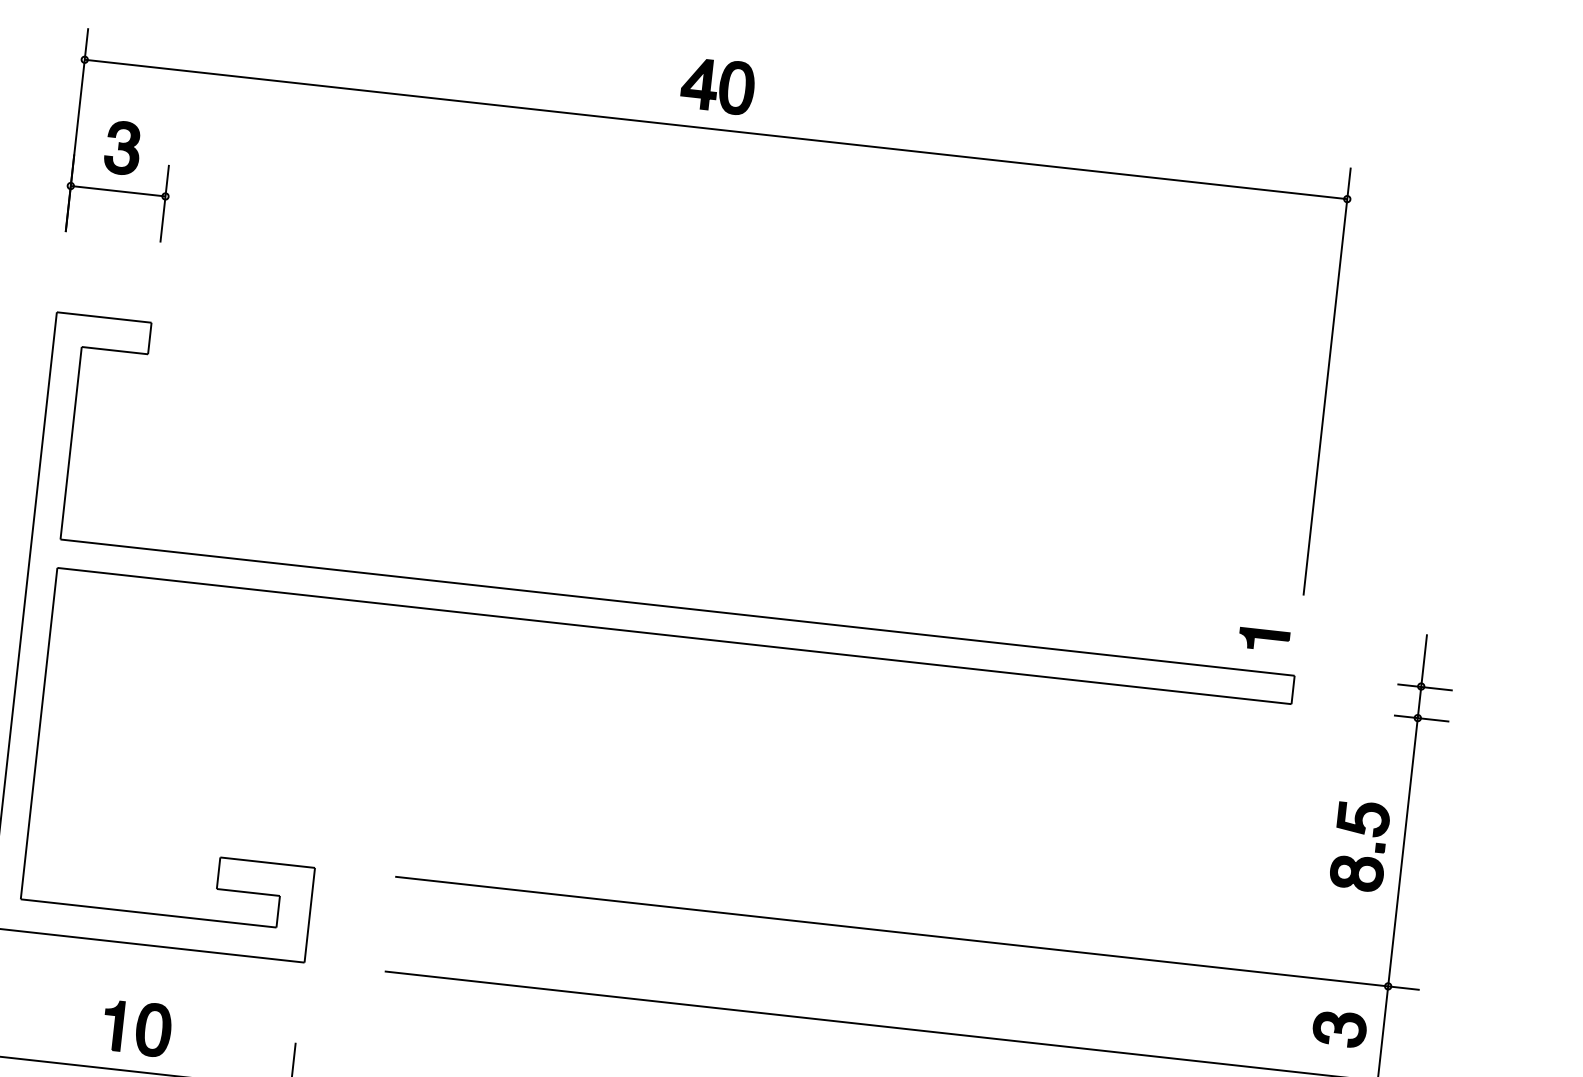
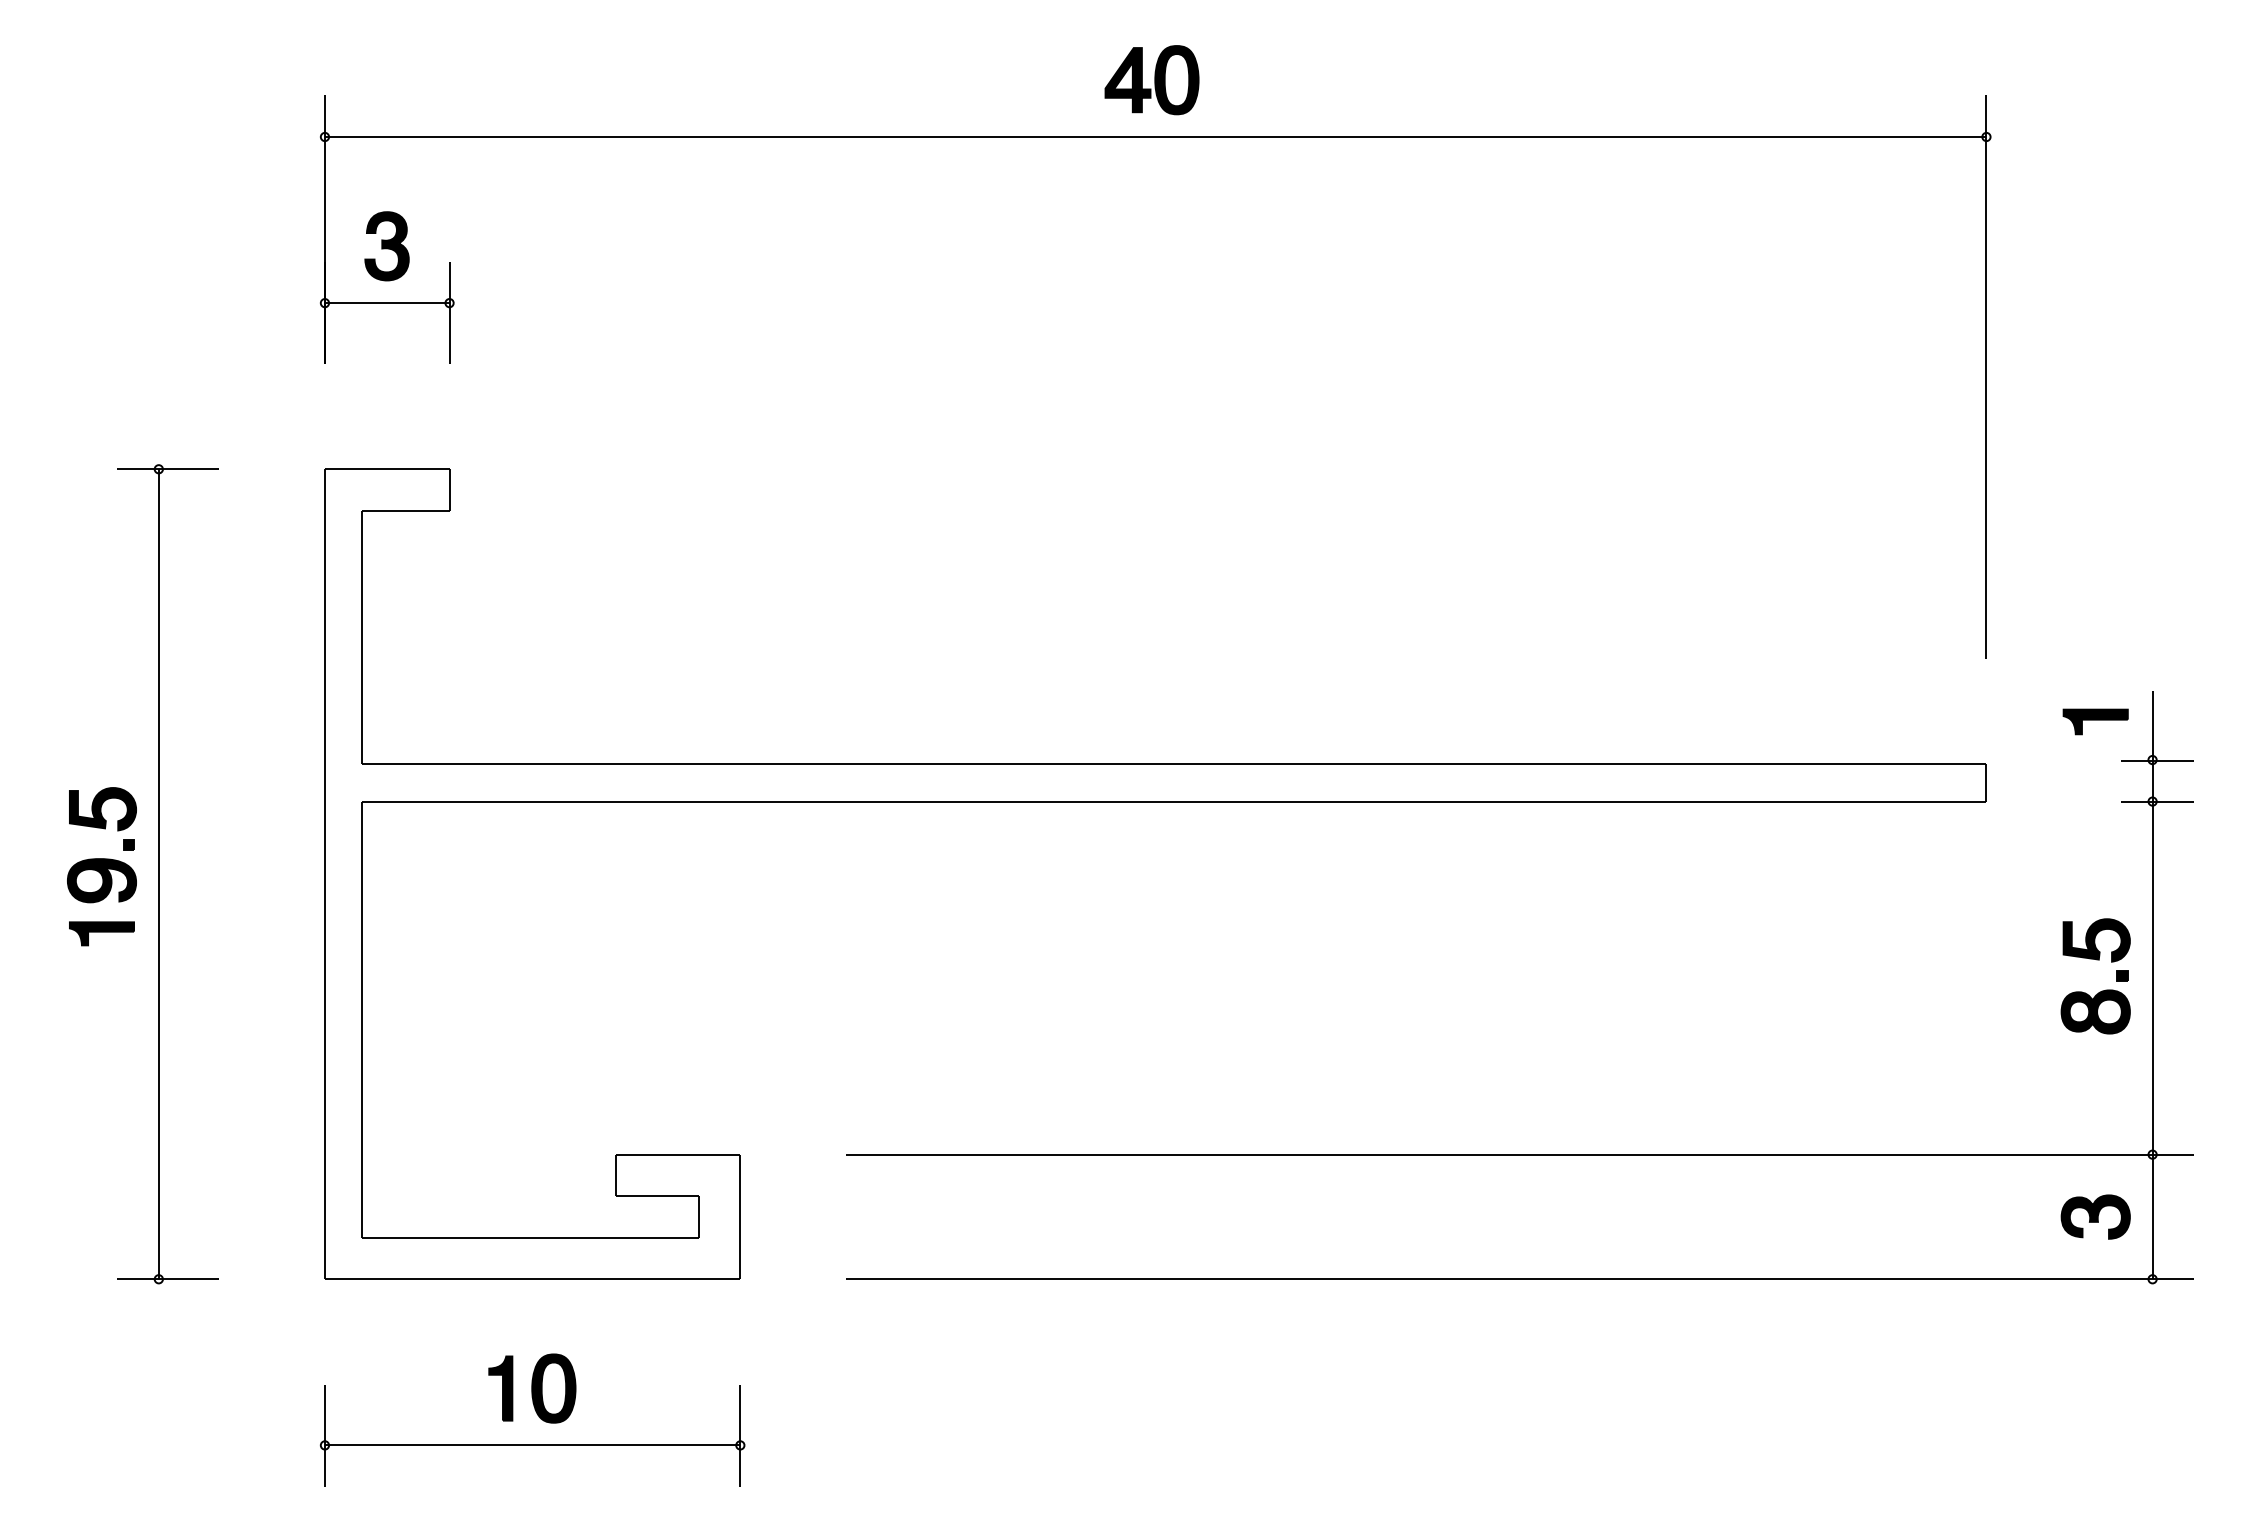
part: (1264, 639) -> (2095, 721), moved

